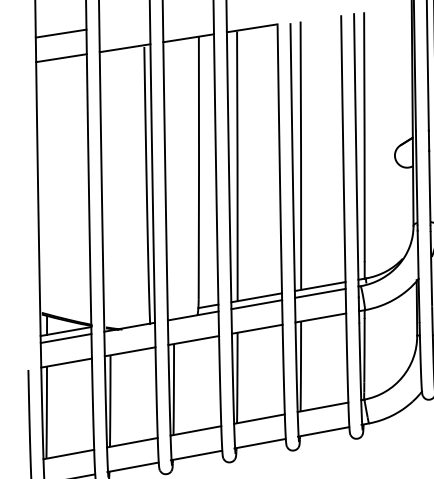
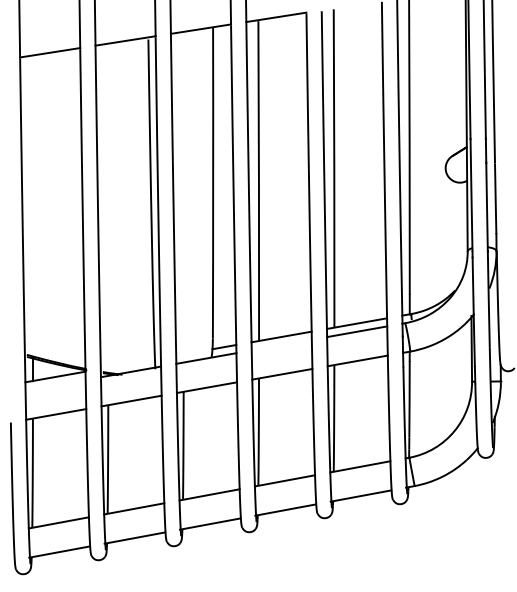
line: (60, 33) -> (49, 23), removed
line: (256, 304) -> (281, 344), removed
line: (66, 337) -> (55, 384), removed

